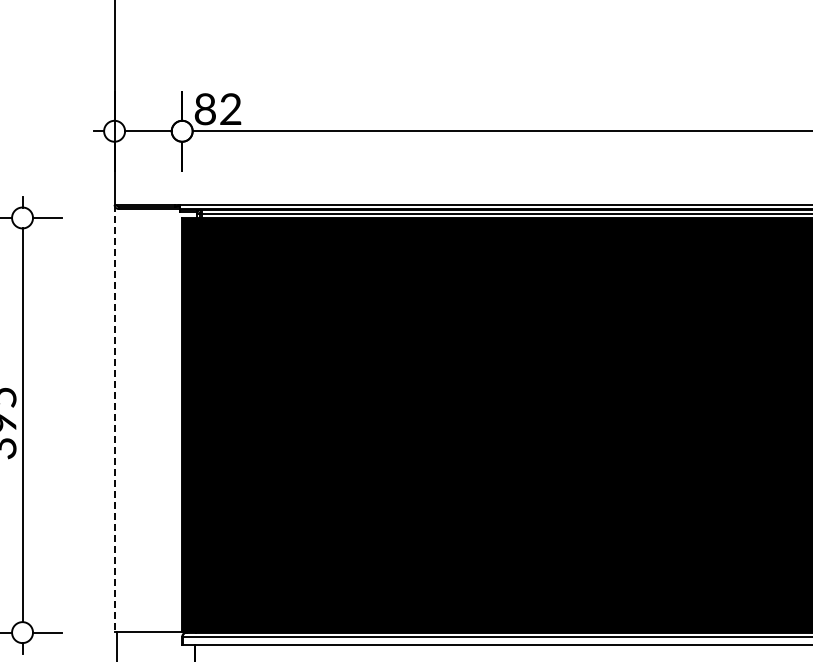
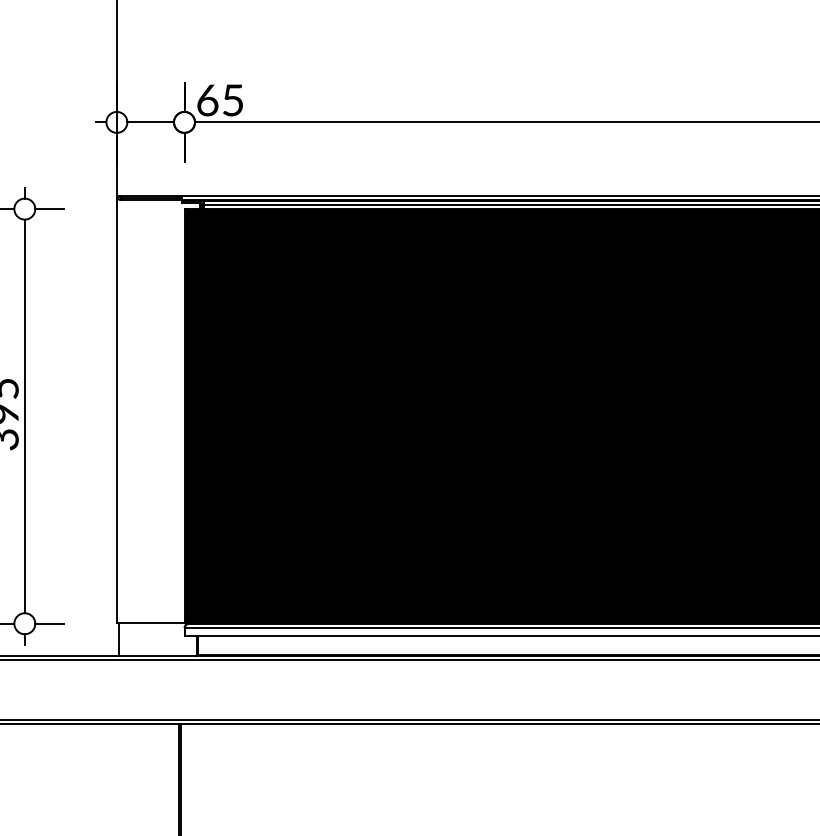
text: (218, 109) -> (220, 100), 82 -> 65
line: (114, 418) -> (116, 409), dashed -> solid

